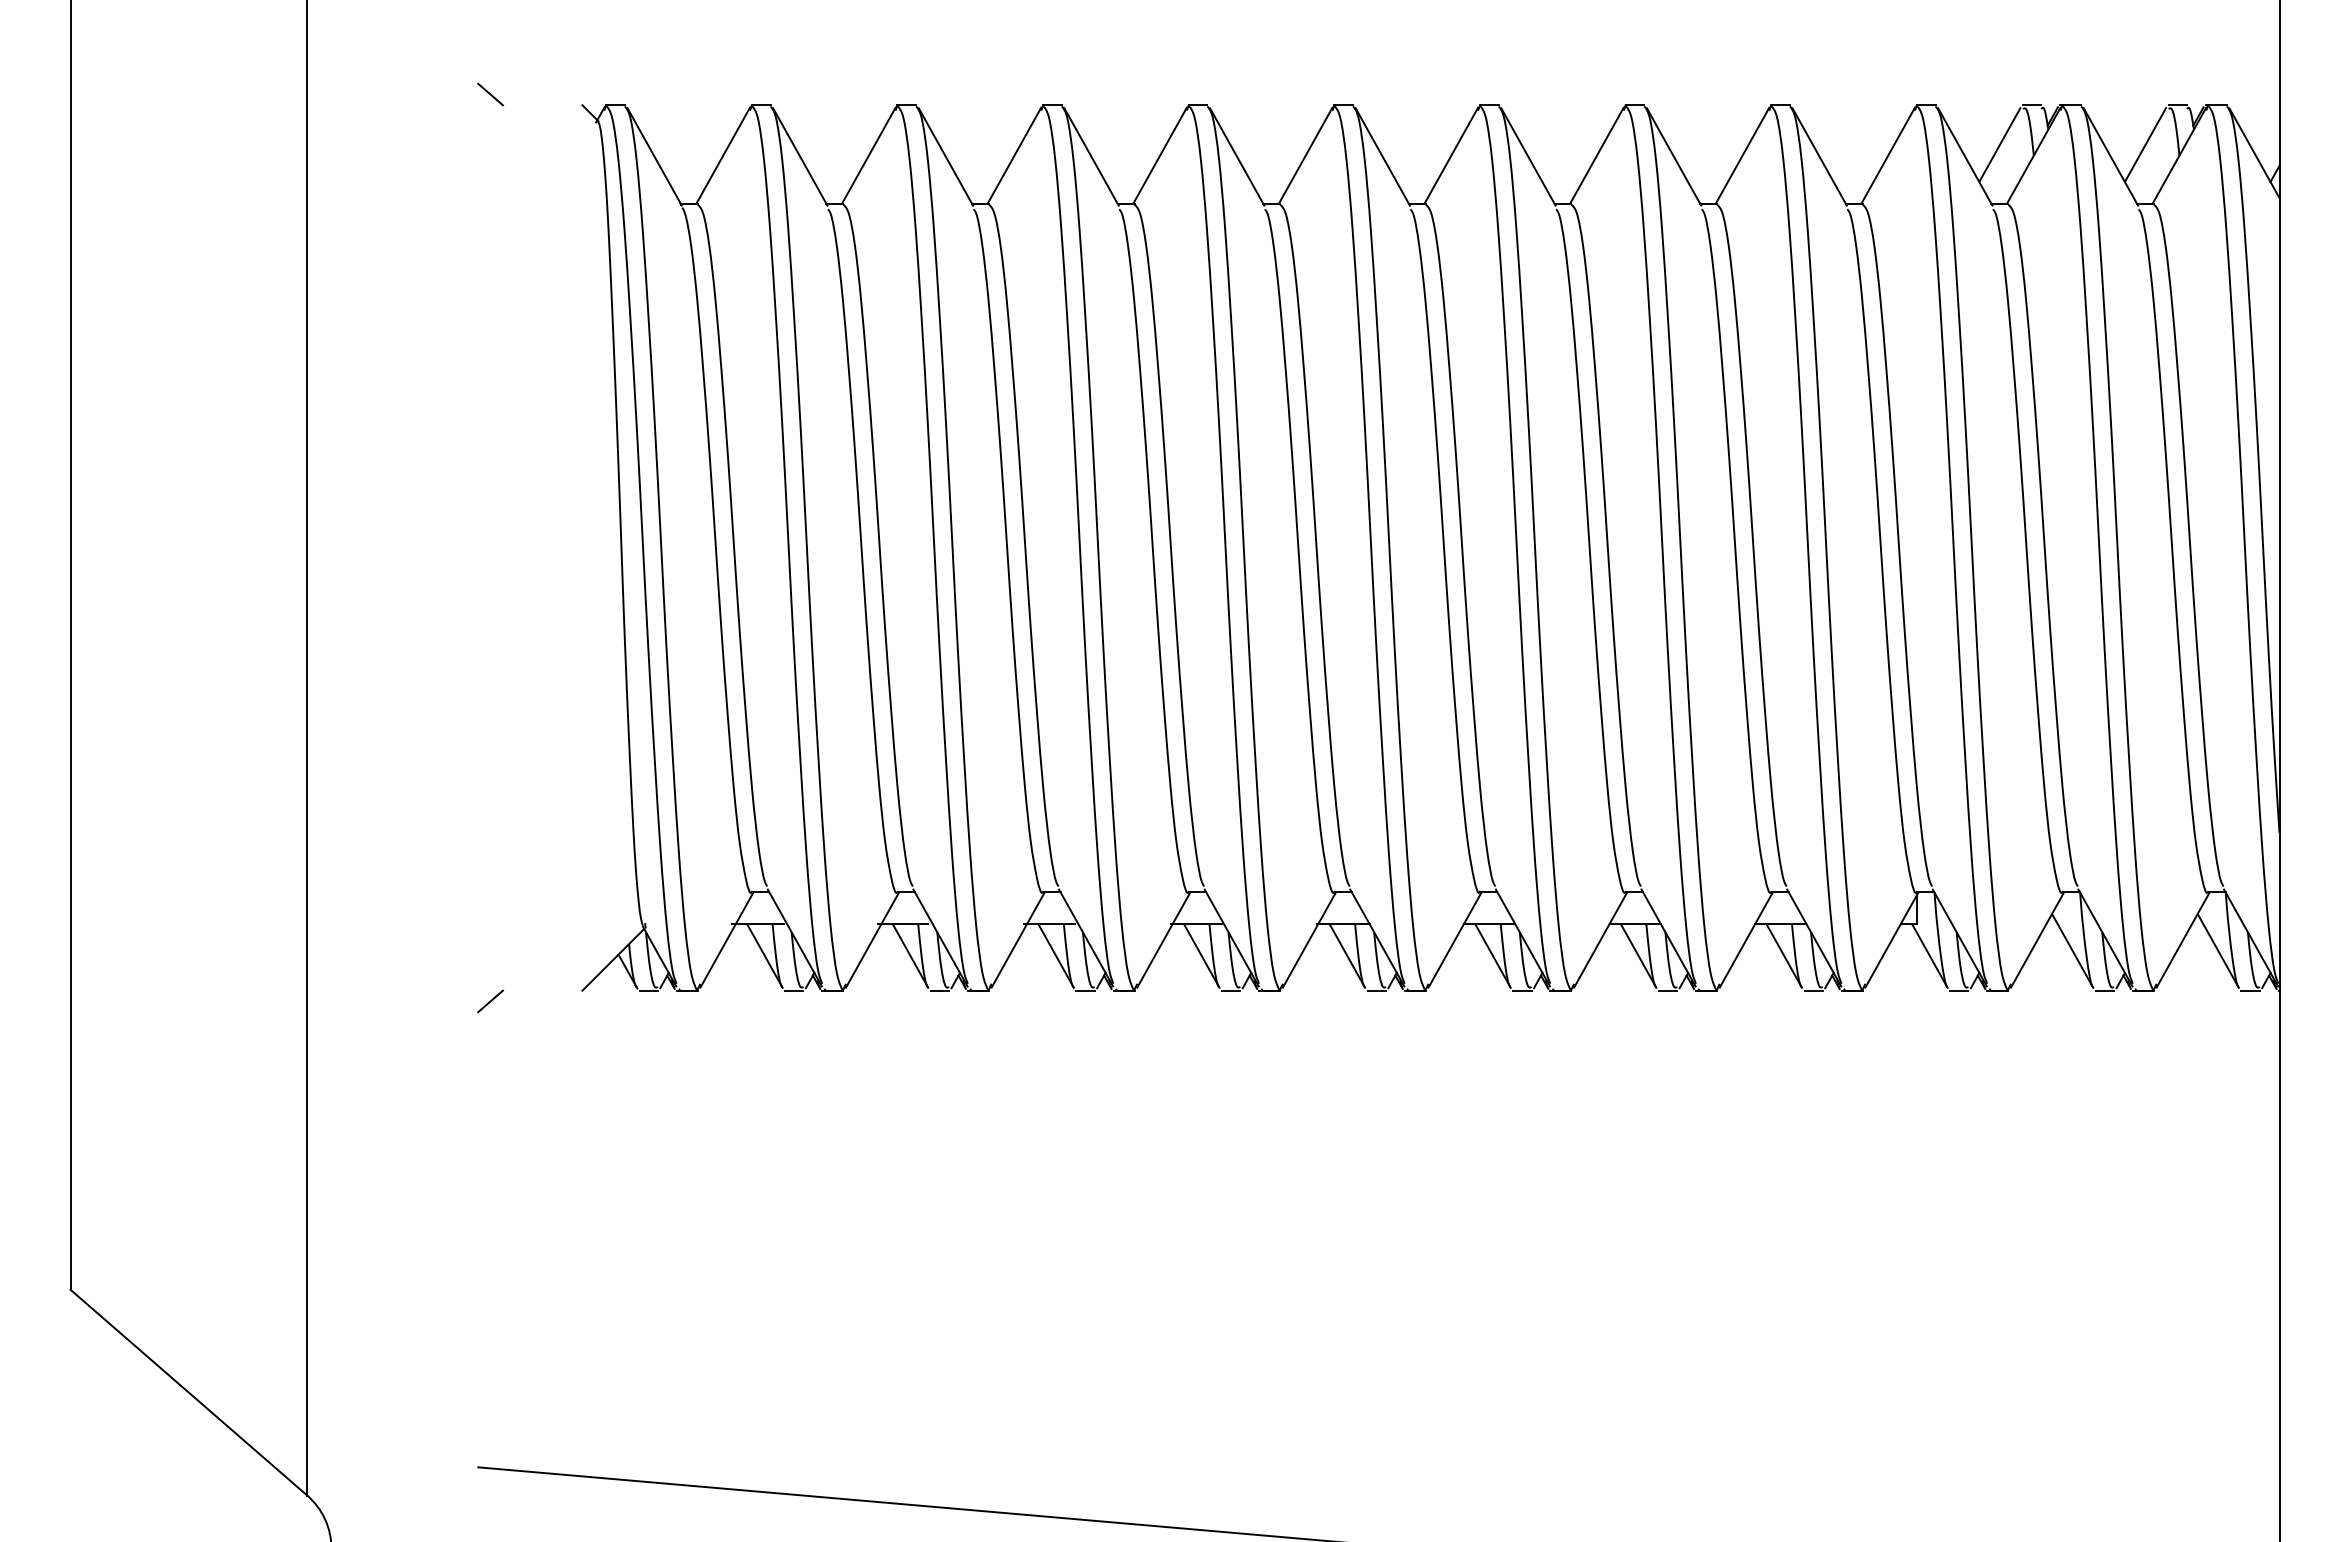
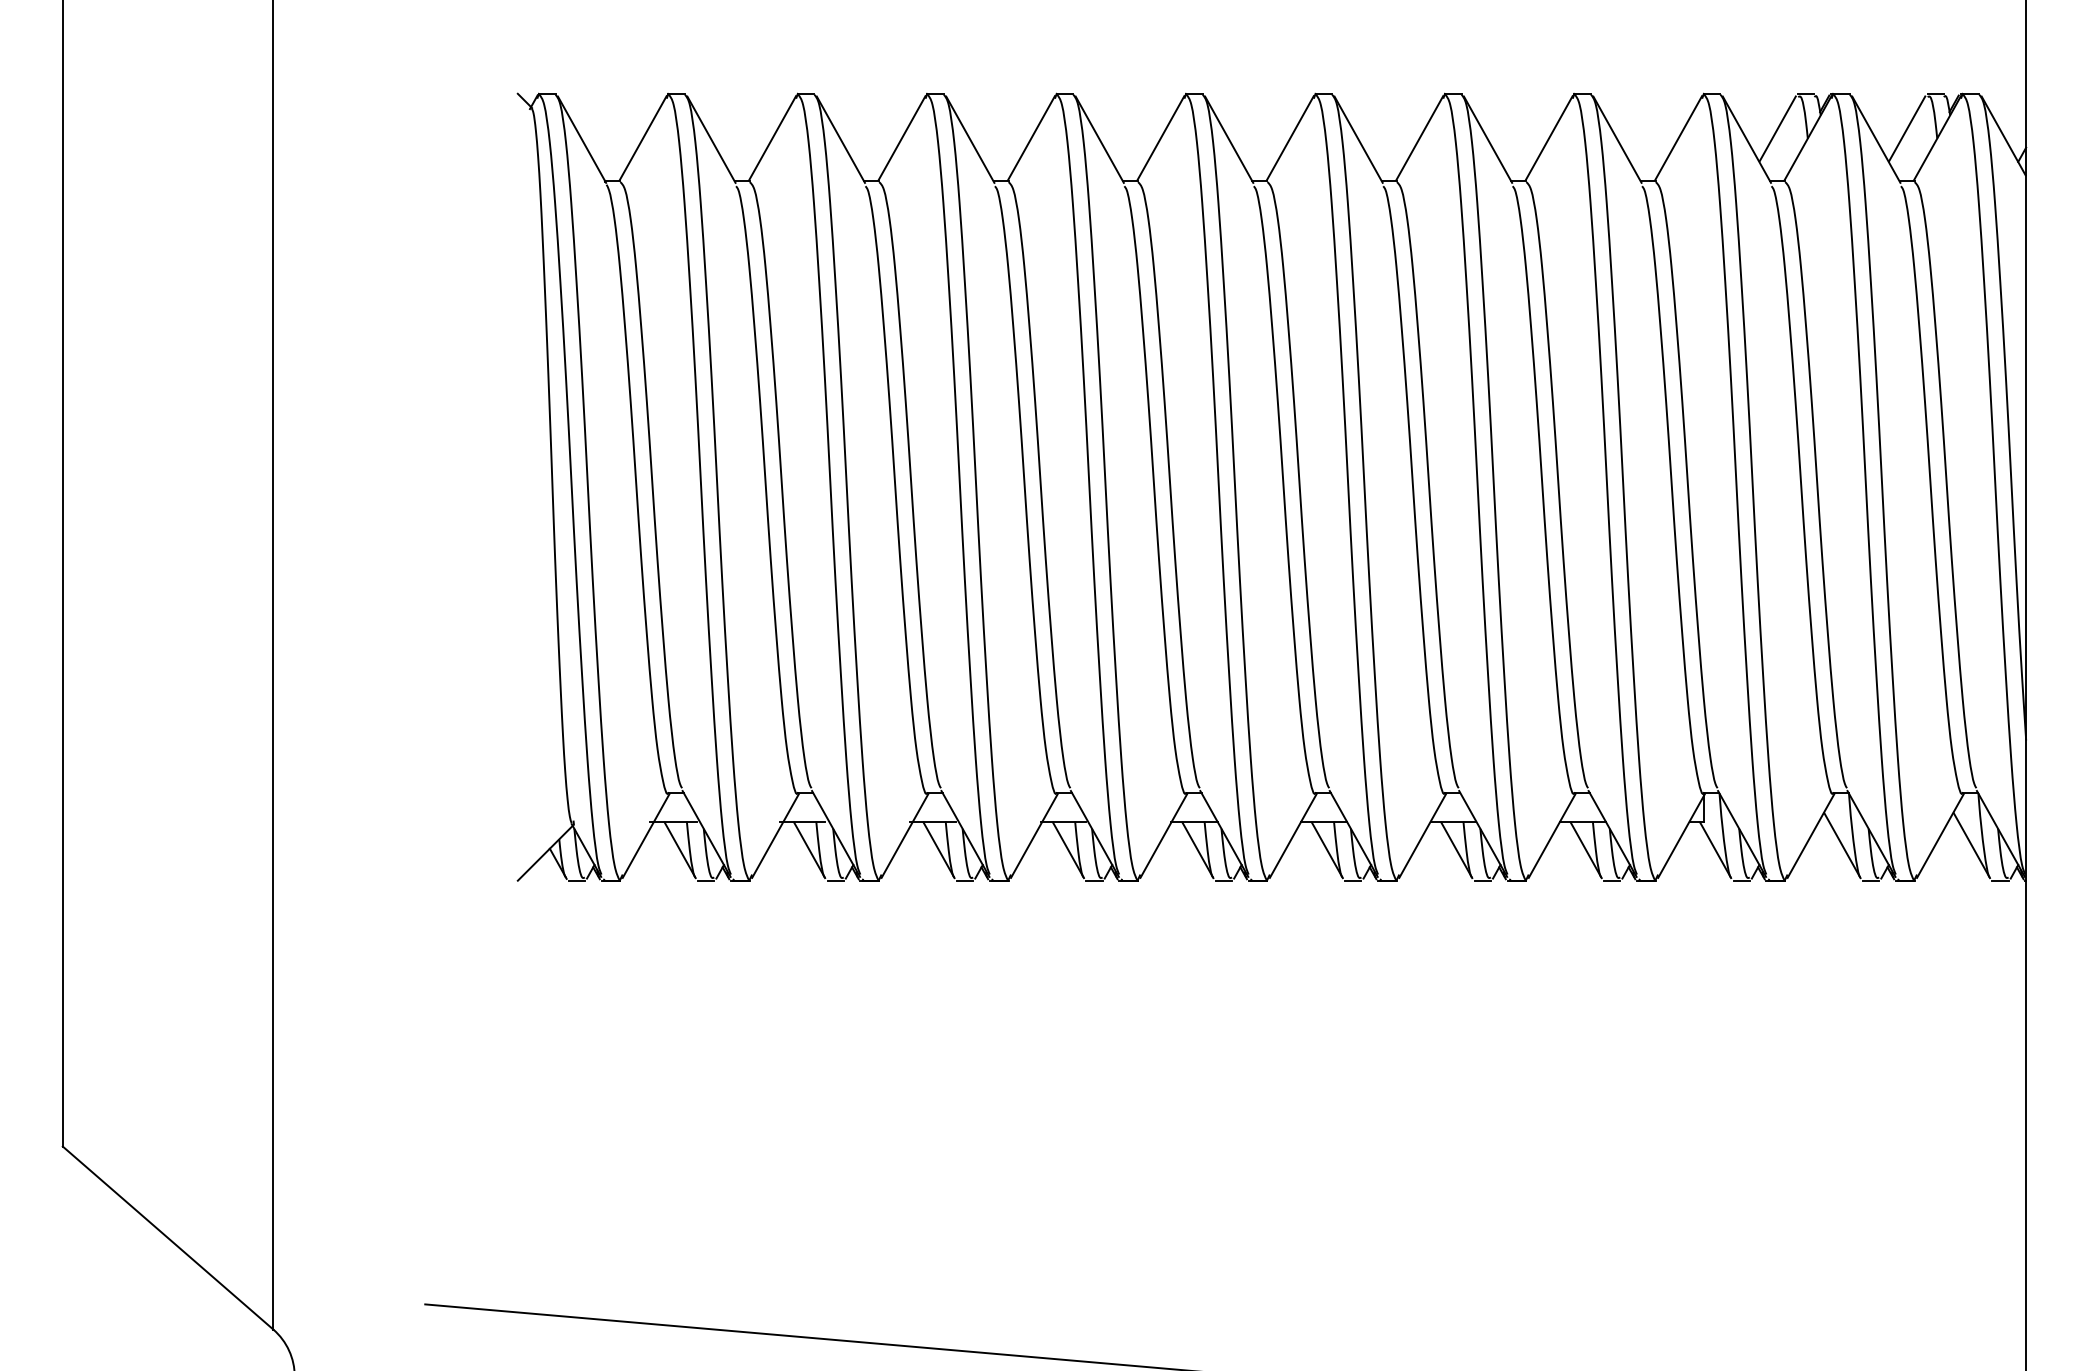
line: (490, 94) -> (436, 84), removed
line: (490, 1001) -> (436, 890), removed

